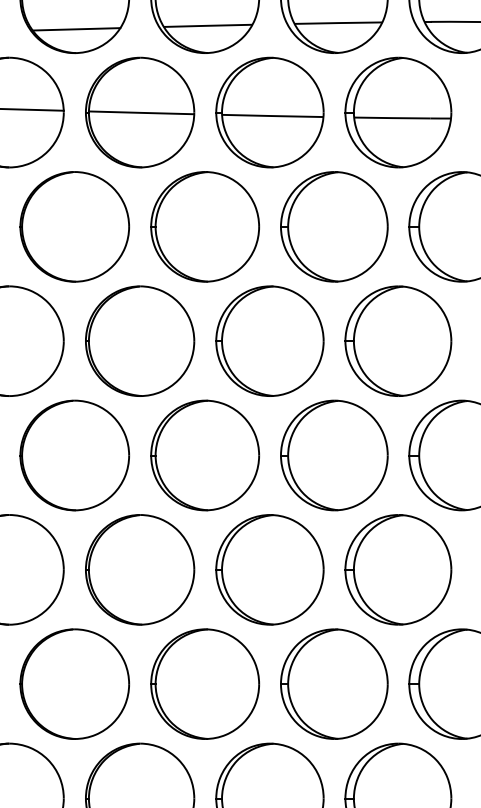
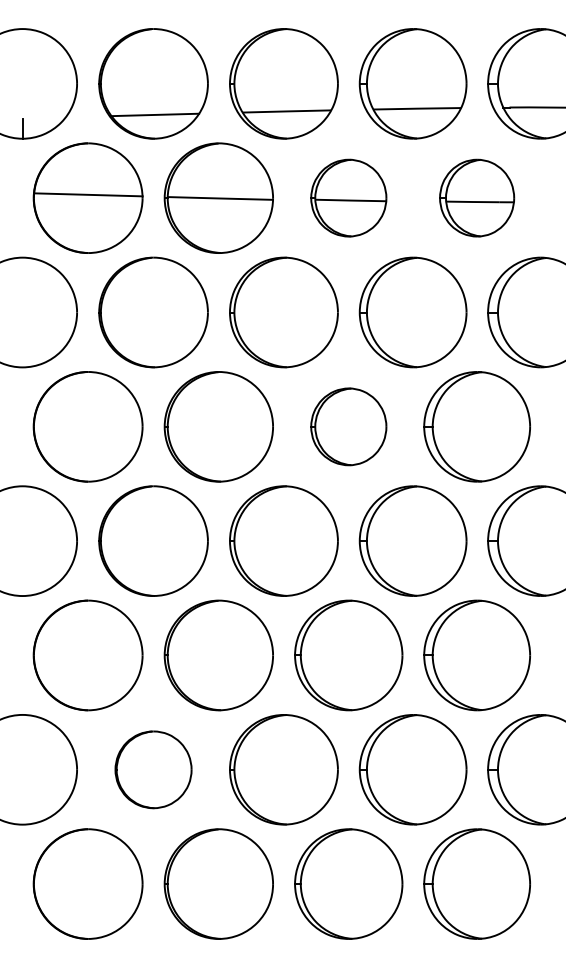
part: (269, 111) -> (348, 197), size x0.7
part: (397, 111) -> (476, 197), size x0.7
part: (269, 340) -> (348, 426), size x0.7
part: (74, 683) -> (153, 769), size x0.7

